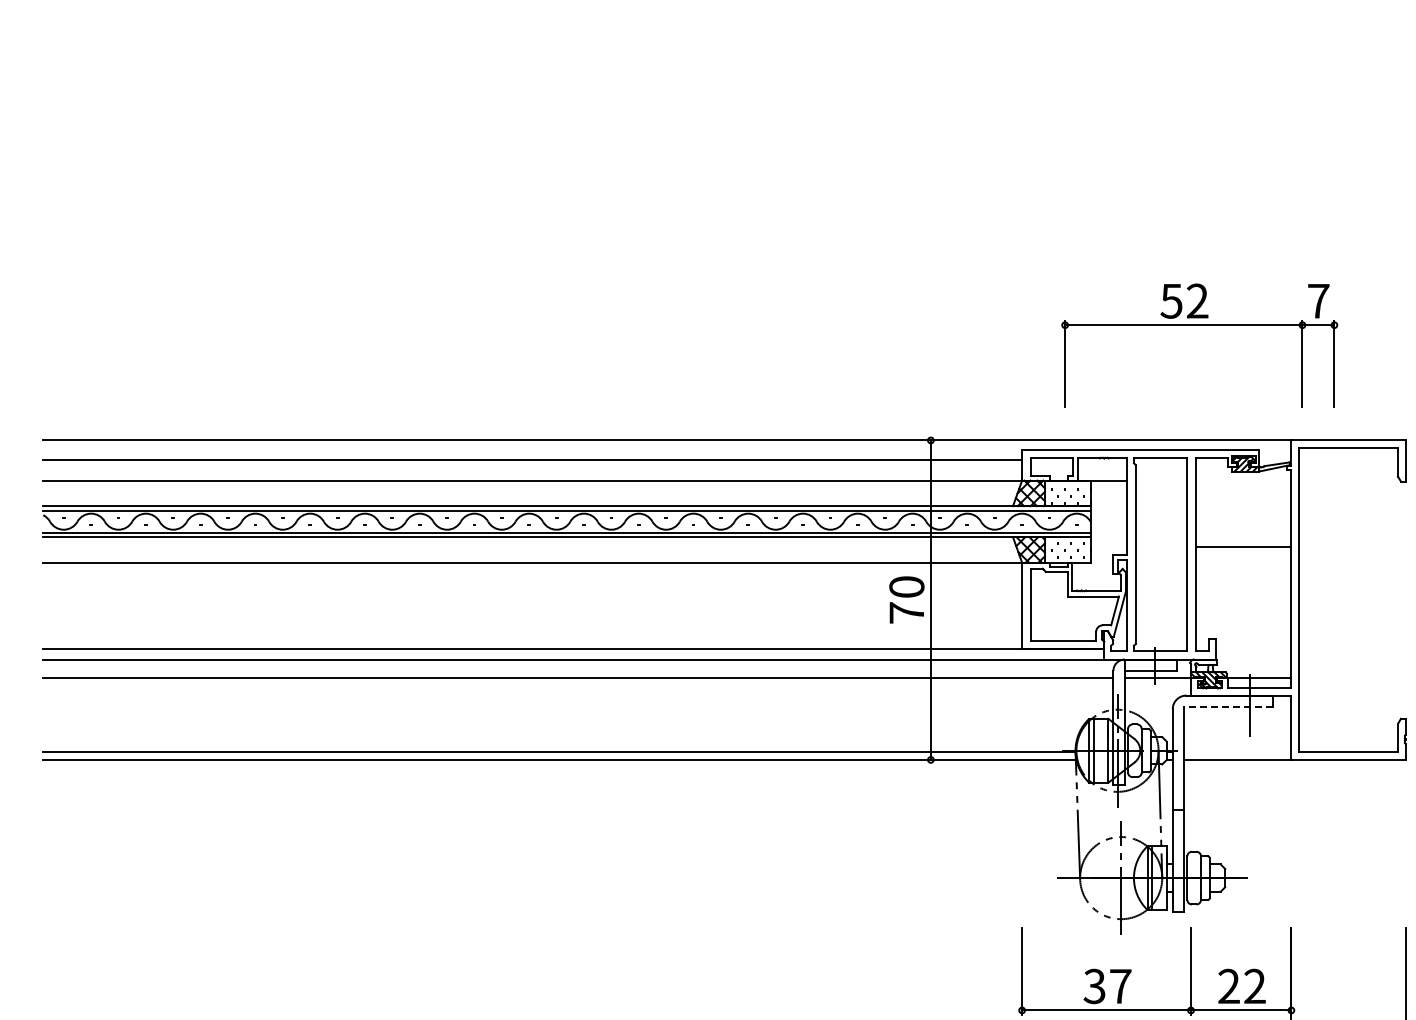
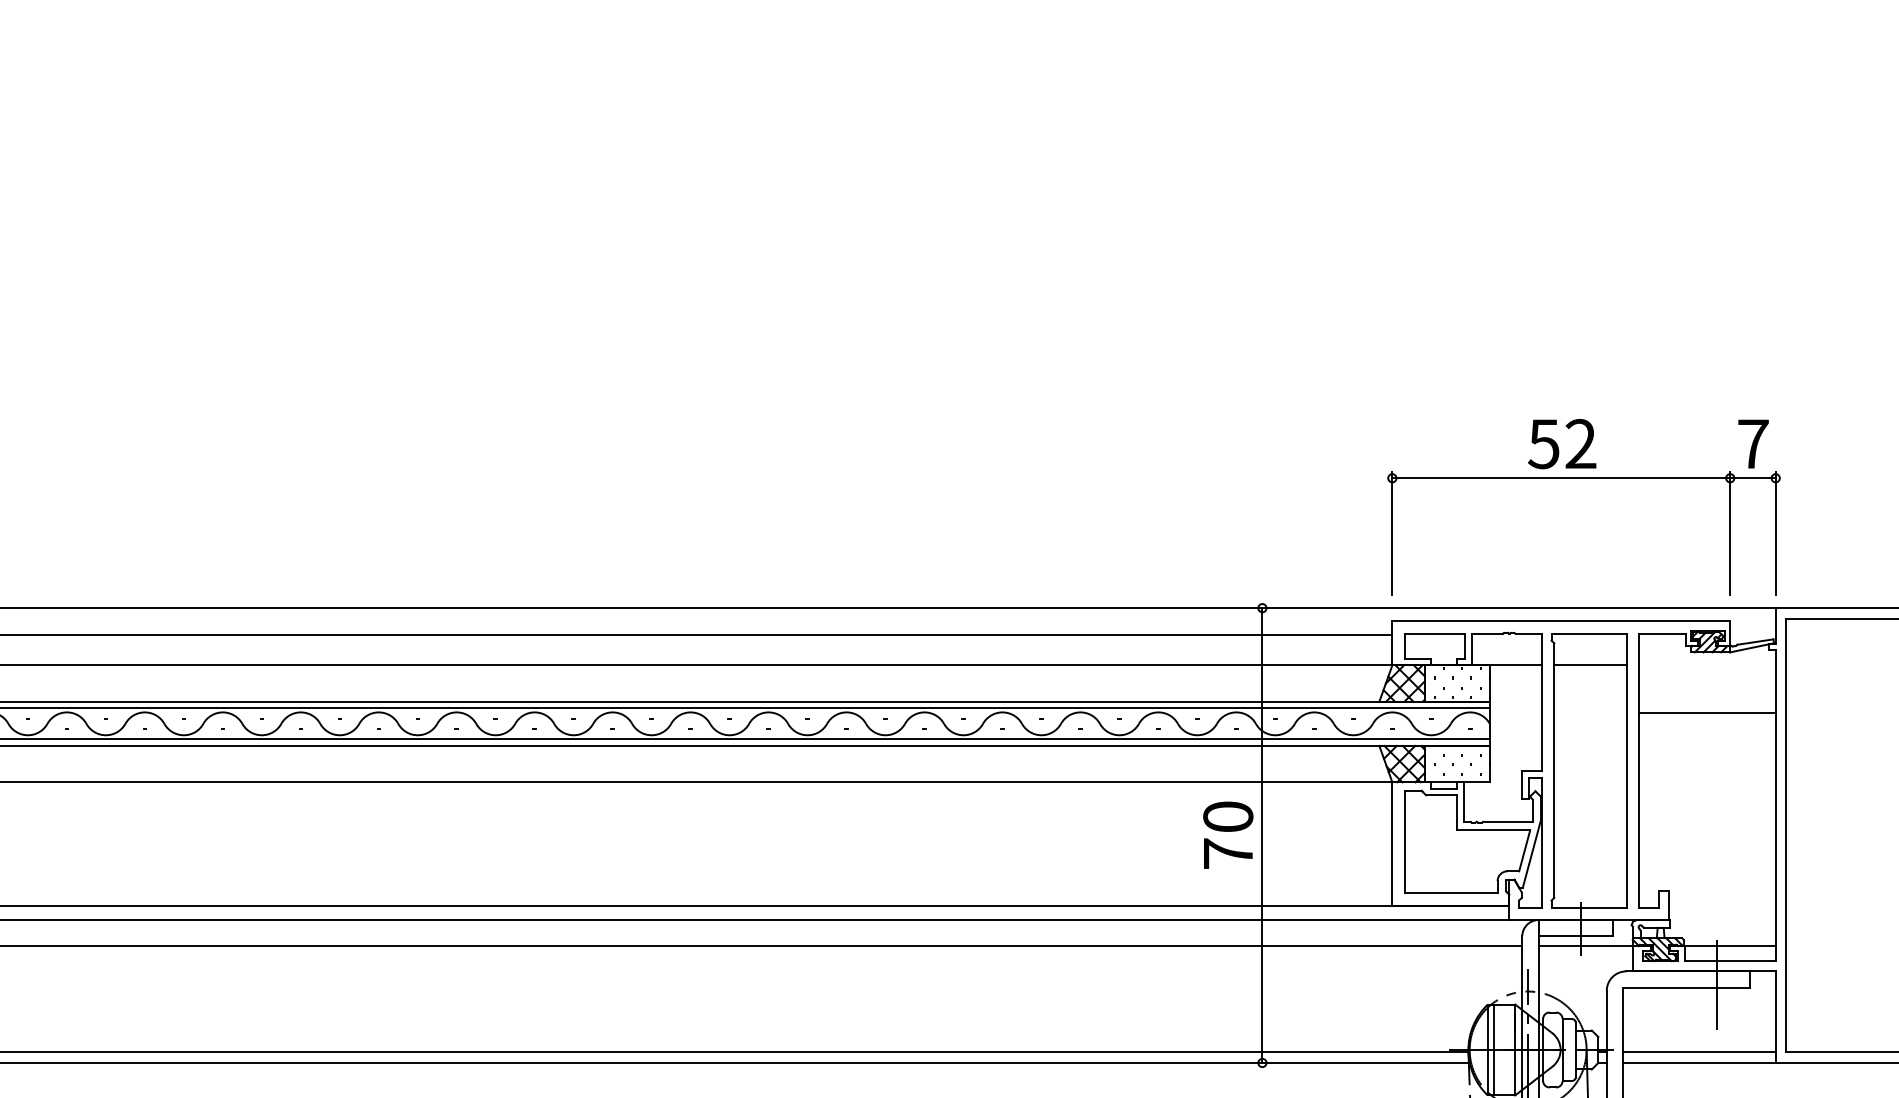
part: (1199, 325) -> (1583, 478), moved
line: (1160, 480) -> (1589, 665), added
line: (1243, 547) -> (1707, 713), moved
line: (1228, 706) -> (1686, 986), dashed -> solid
line: (1237, 752) -> (1698, 1052), added

